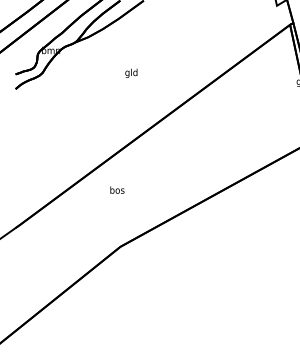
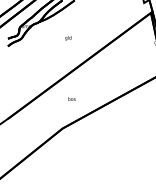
text: (116, 189) -> (71, 98), moved

